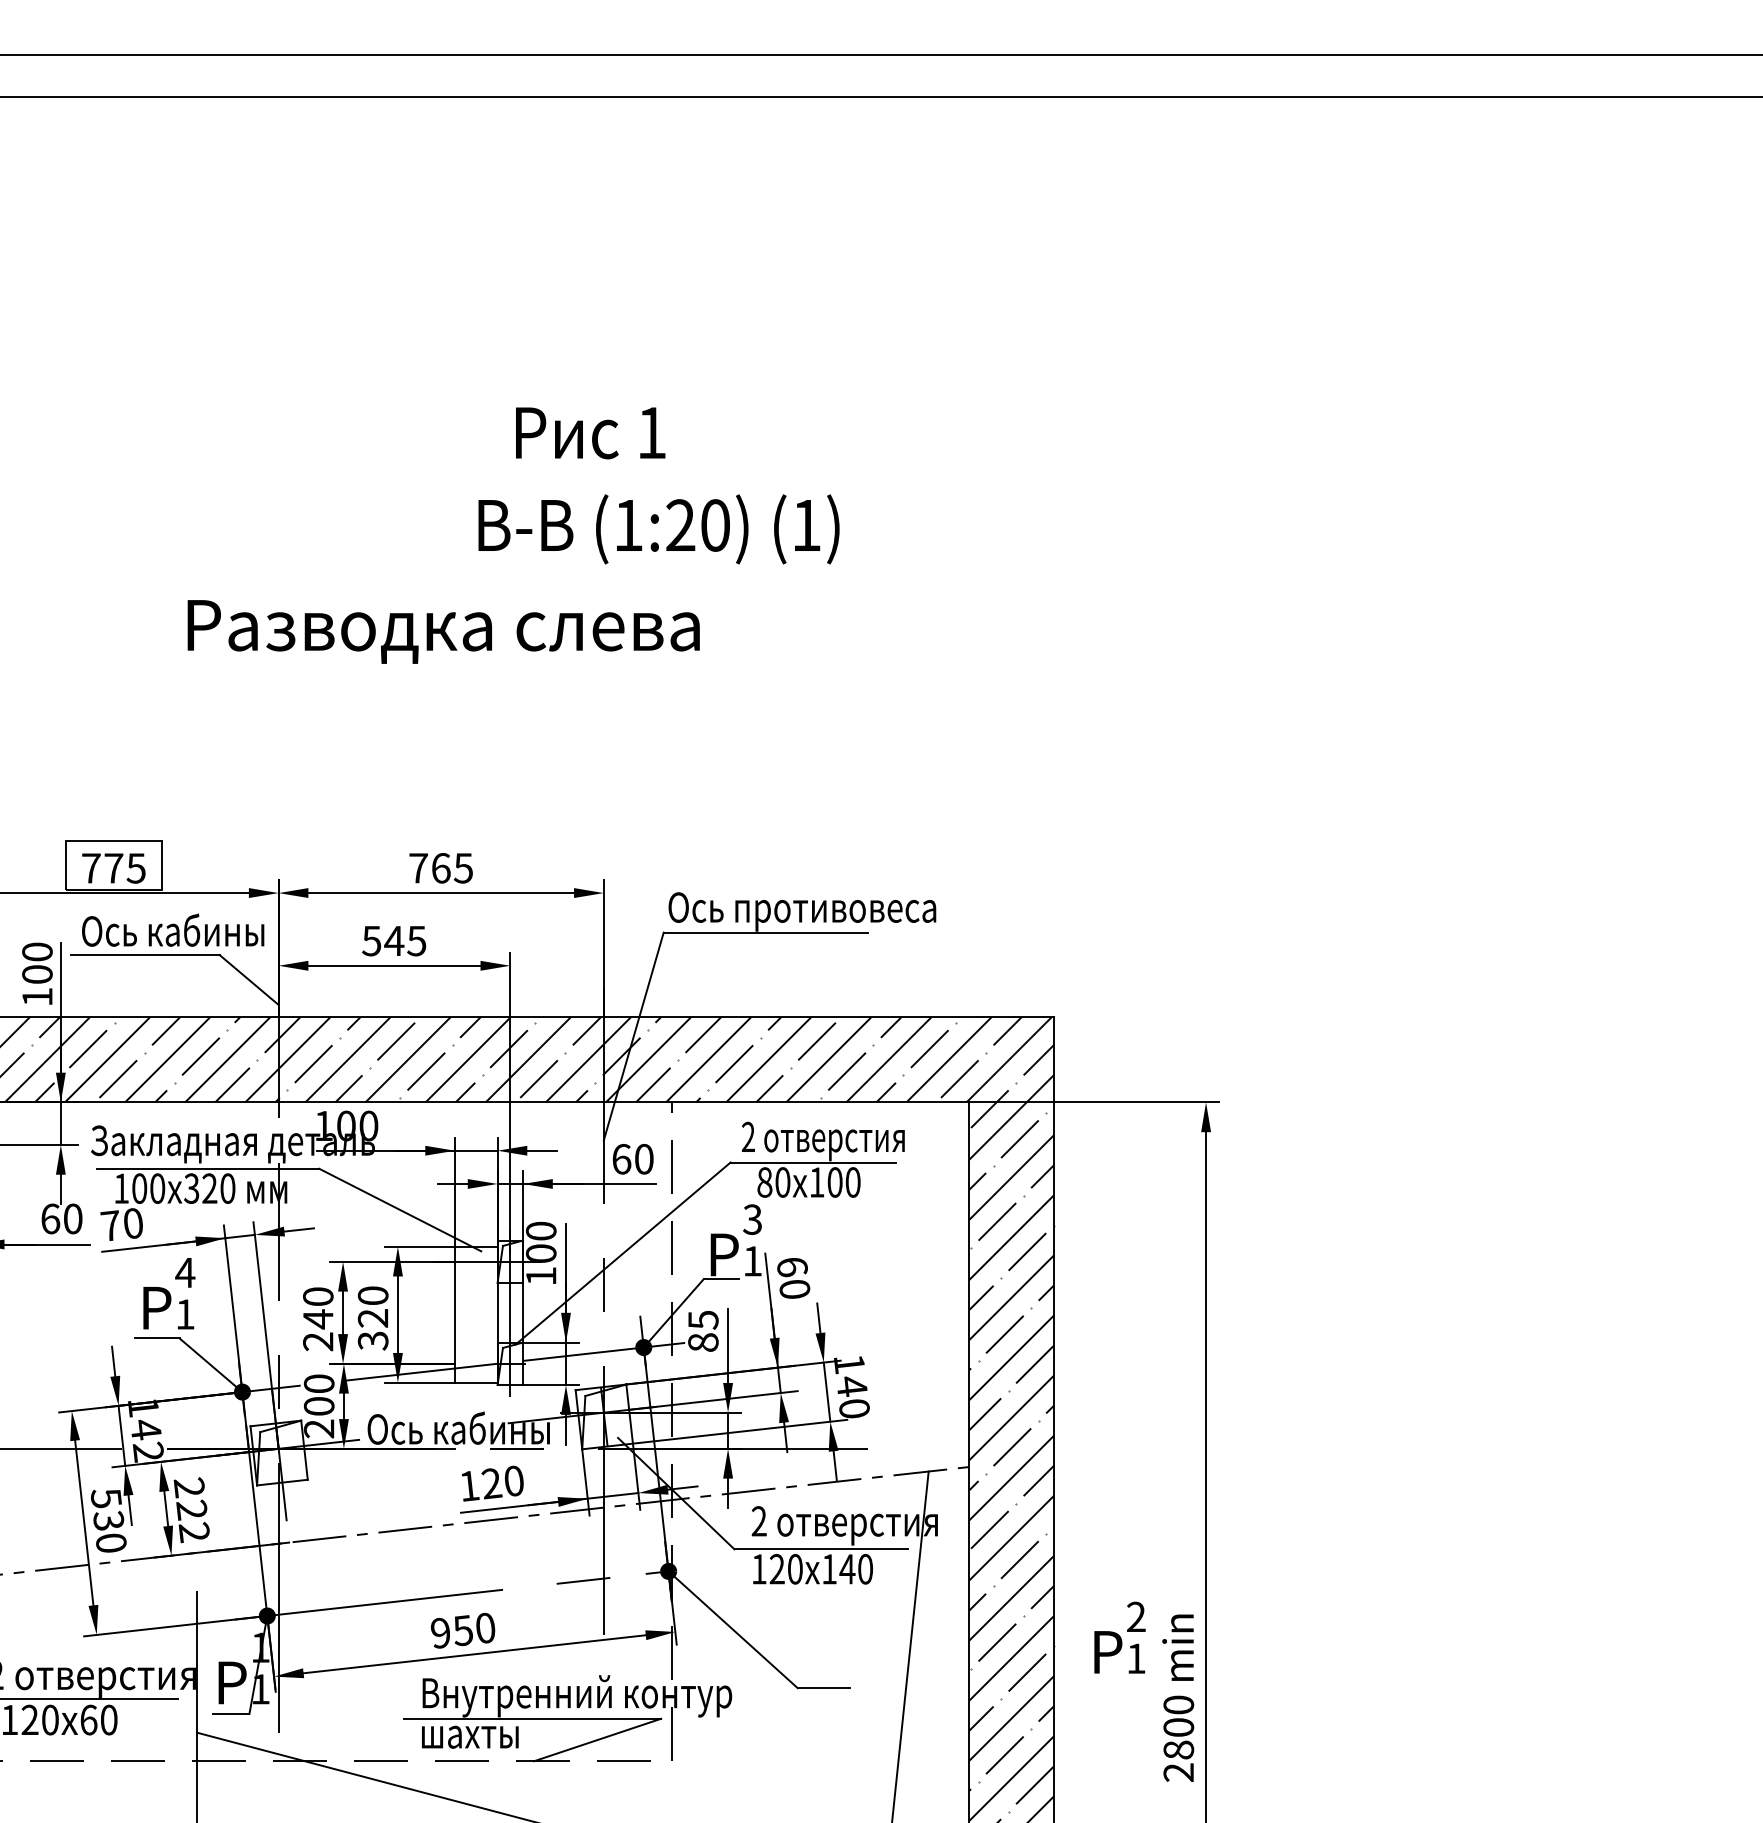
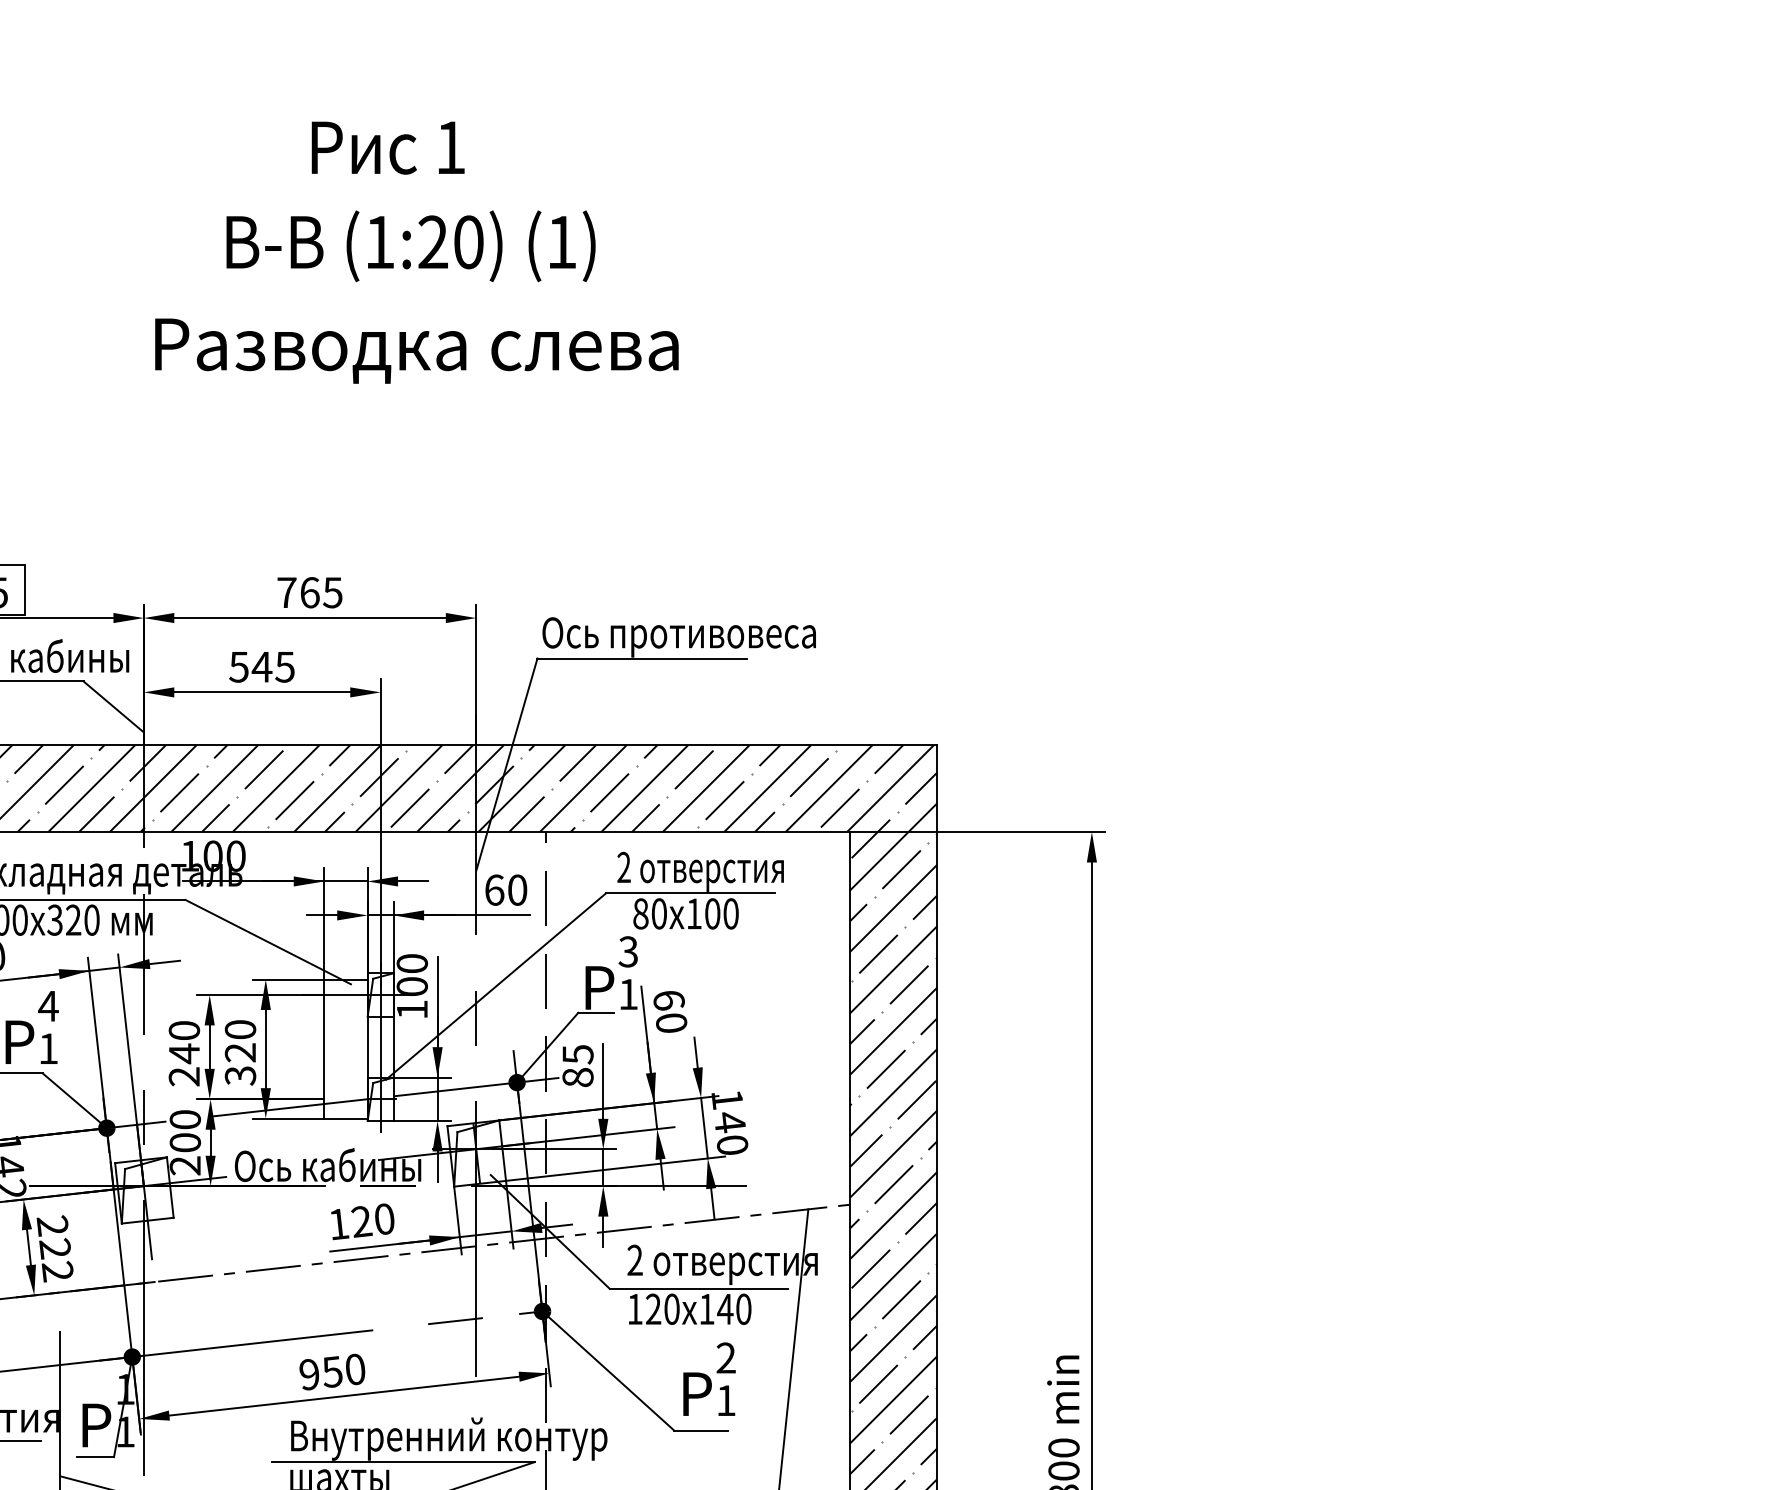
text: (590, 433) -> (388, 148), moved
text: (658, 529) -> (410, 246), moved
text: (443, 631) -> (416, 350), moved
text: (1119, 1637) -> (709, 1379), moved

